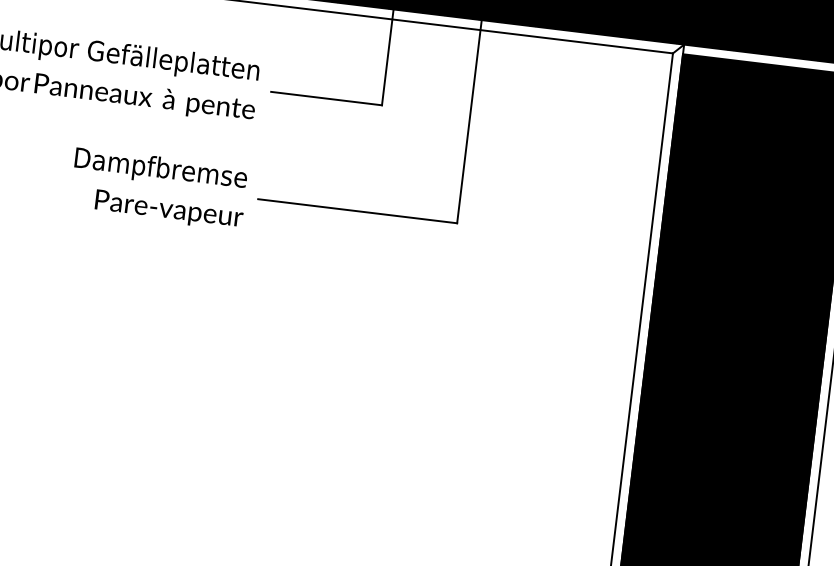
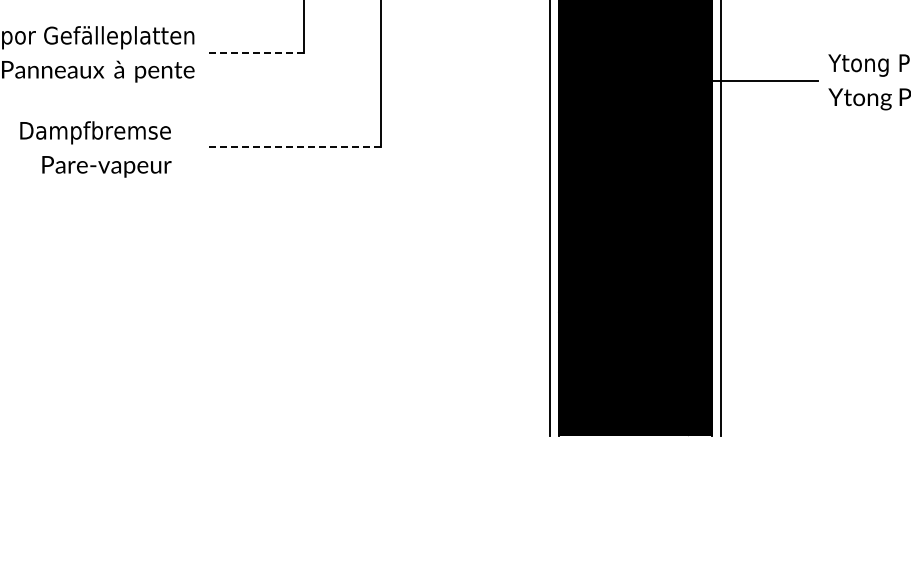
line: (326, 98) -> (255, 52), solid -> dashed
text: (158, 189) -> (95, 149), moved
line: (357, 210) -> (293, 146), solid -> dashed

